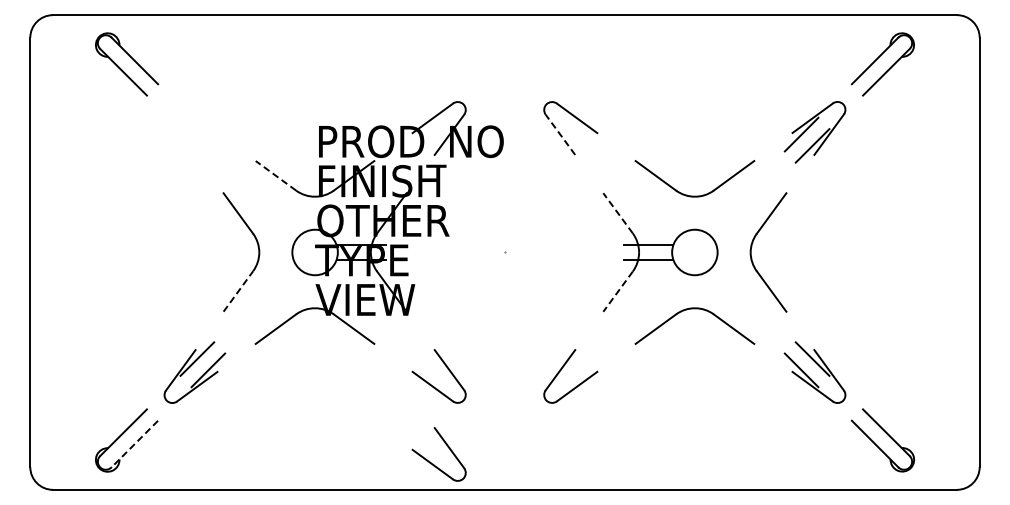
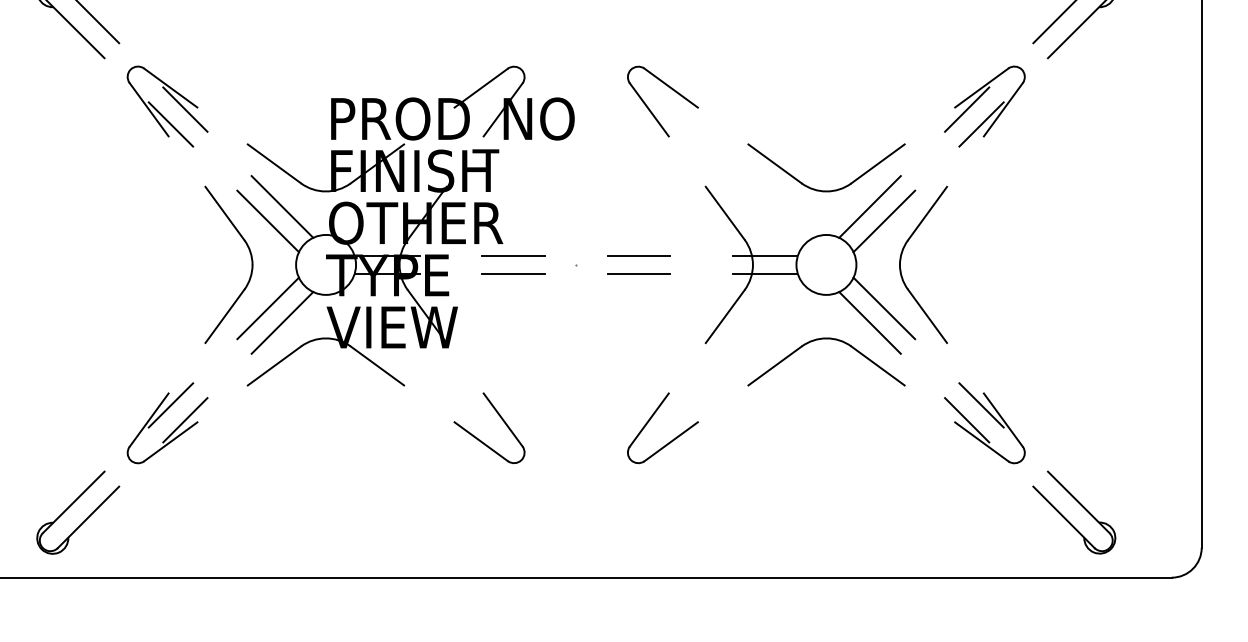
line: (560, 134) -> (649, 109), dashed -> solid
part: (189, 136) -> (160, 112), added
line: (275, 175) -> (273, 163), dashed -> solid
line: (281, 208) -> (281, 206), added
line: (727, 208) -> (869, 206), added
line: (618, 213) -> (725, 213), dashed -> solid
line: (270, 219) -> (267, 221), added
line: (738, 219) -> (883, 221), added
line: (457, 245) -> (513, 255), added
line: (552, 245) -> (638, 255), added
line: (457, 259) -> (513, 274), added
line: (552, 259) -> (638, 274), added
line: (270, 285) -> (267, 308), added
line: (738, 285) -> (883, 308), added
line: (238, 291) -> (225, 316), dashed -> solid
line: (618, 291) -> (725, 316), dashed -> solid
line: (281, 296) -> (281, 322), added
line: (727, 296) -> (869, 322), added
line: (134, 444) -> (88, 517), dashed -> solid
part: (433, 463) -> (482, 542), removed

